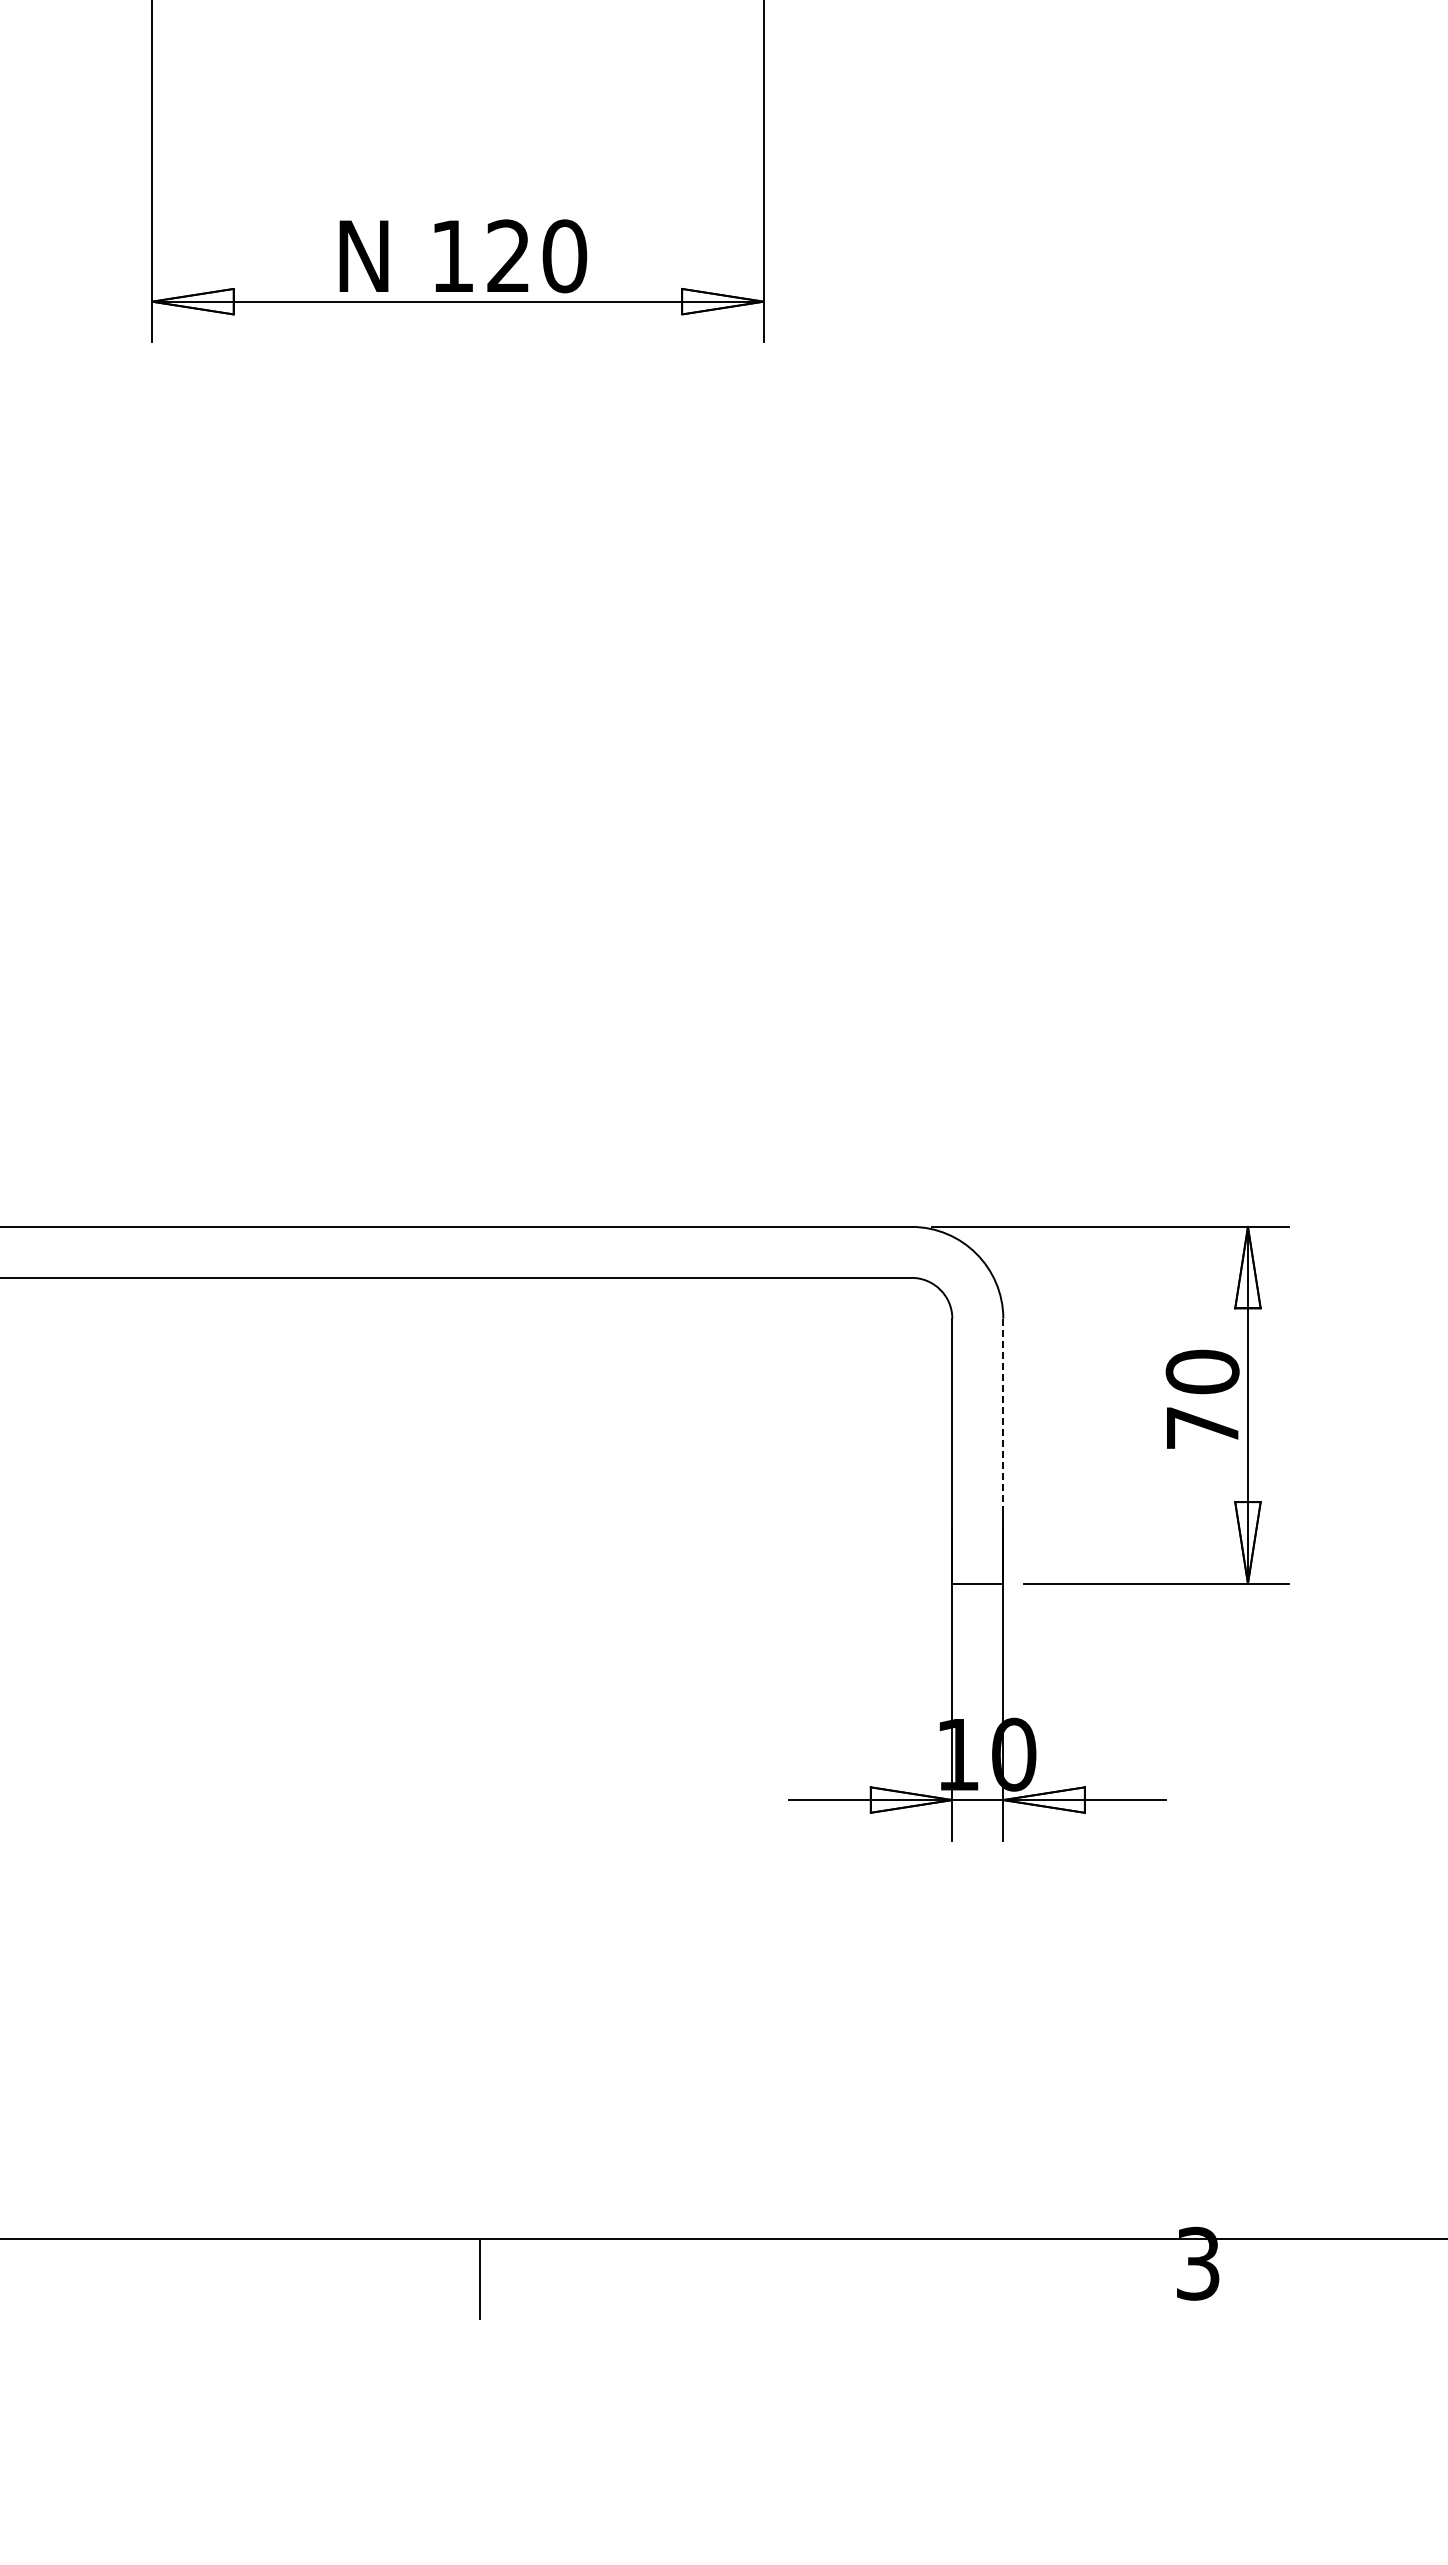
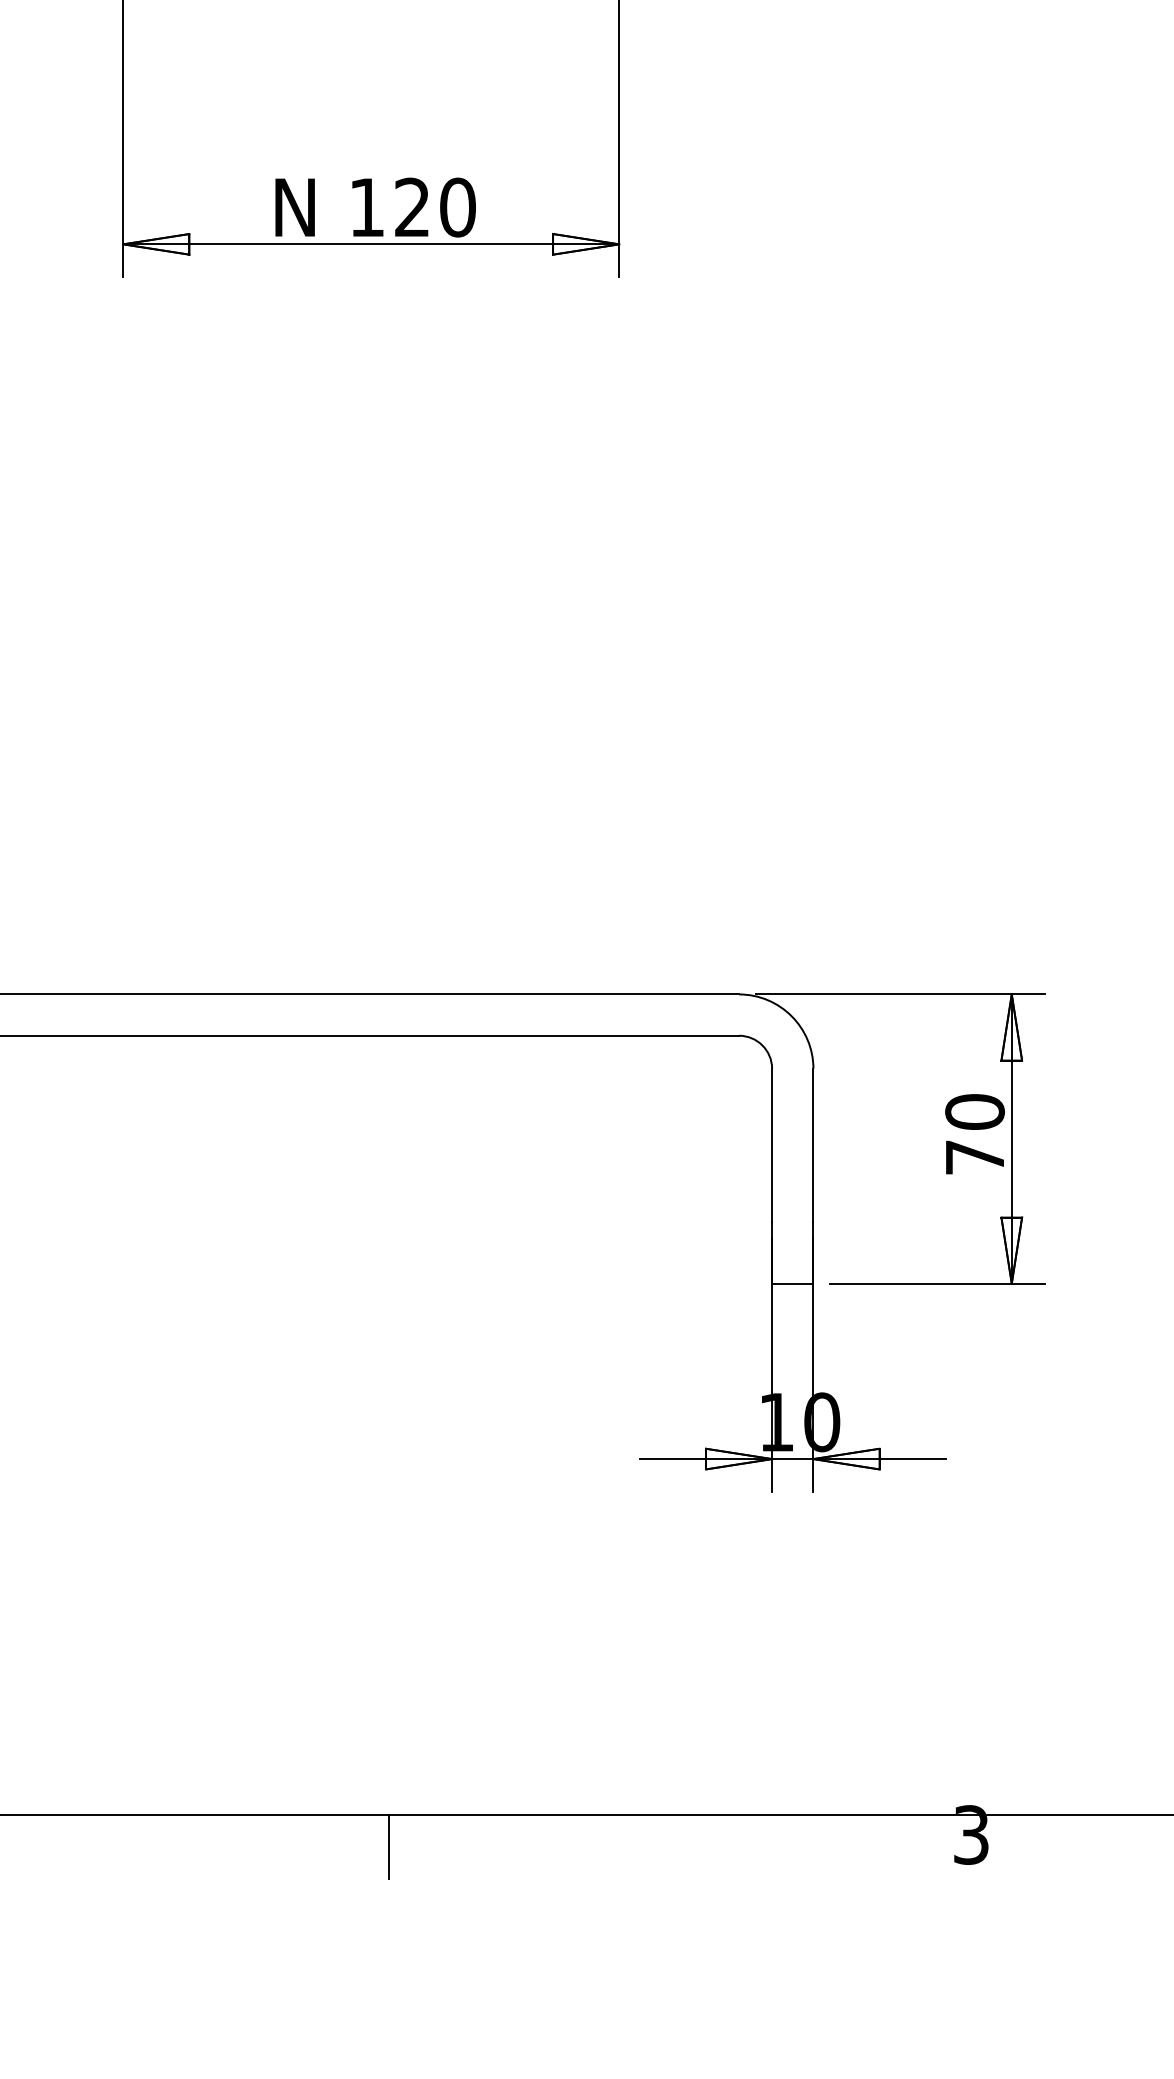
line: (1003, 1413) -> (813, 1145), dashed -> solid

